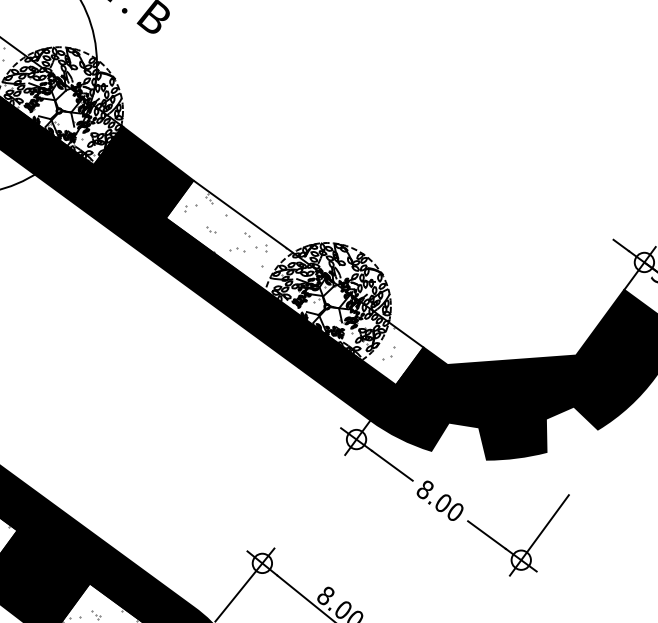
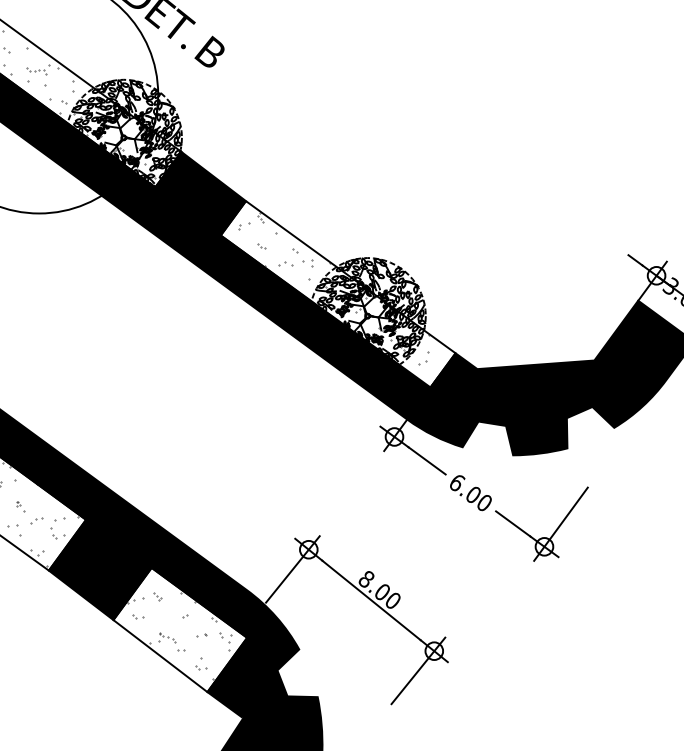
text: (425, 489) -> (457, 482), 8.00 -> 6.00

